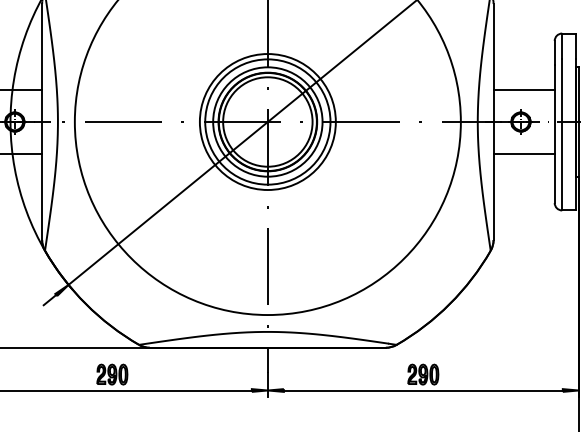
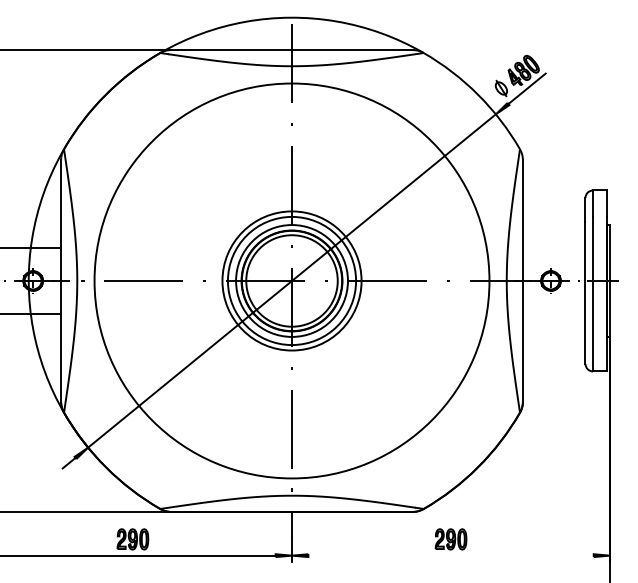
line: (523, 89) -> (553, 247), removed
line: (523, 154) -> (553, 314), removed
line: (422, 390) -> (450, 555), removed

